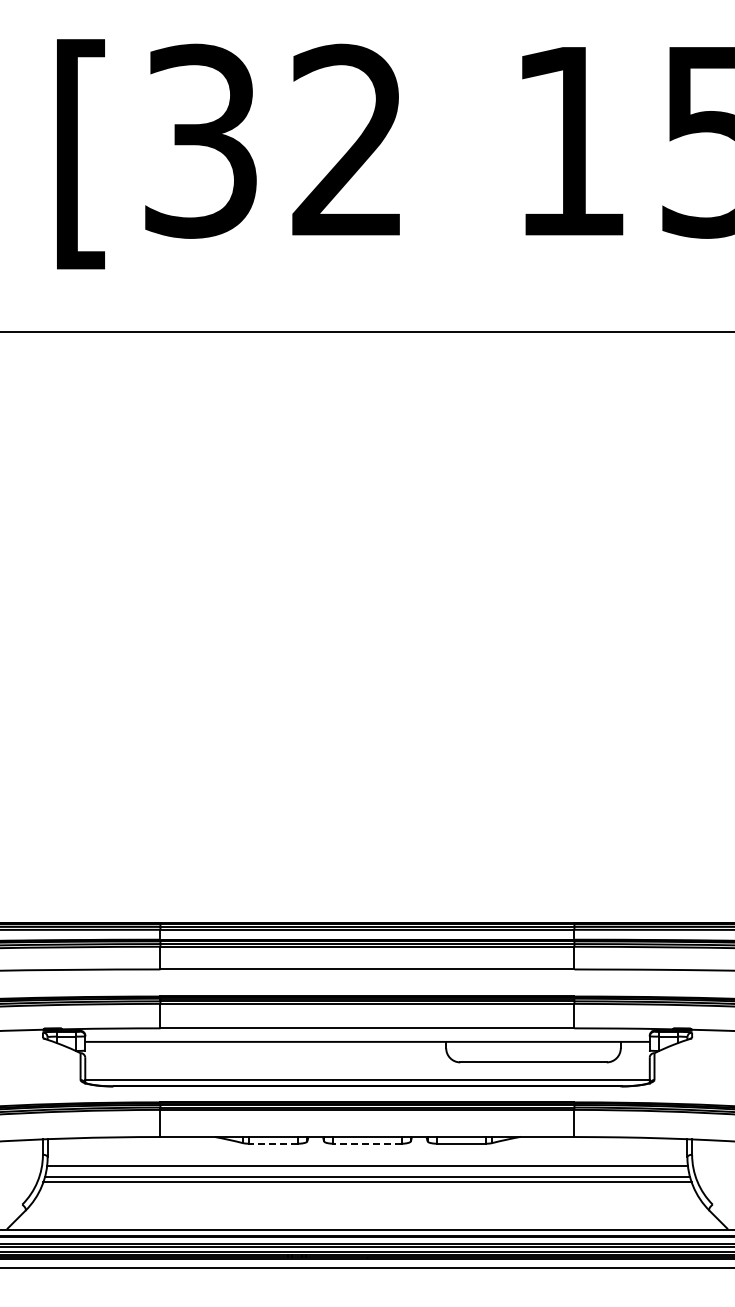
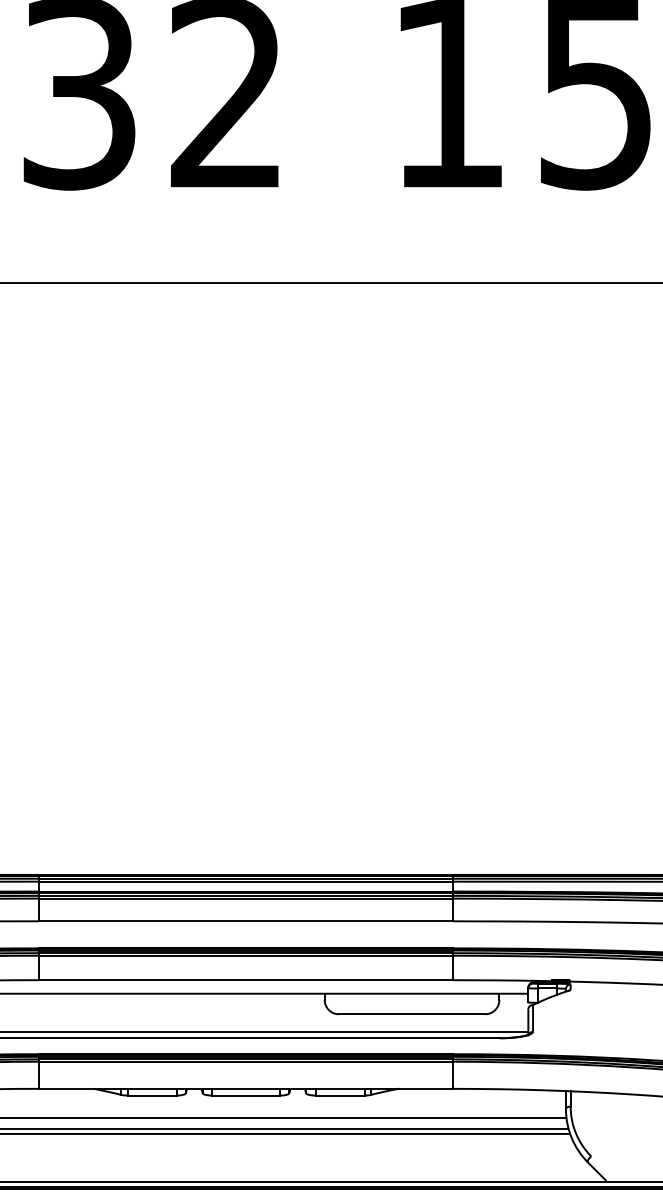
line: (273, 1143) -> (152, 1095), dashed -> solid
line: (367, 1143) -> (246, 1095), dashed -> solid

